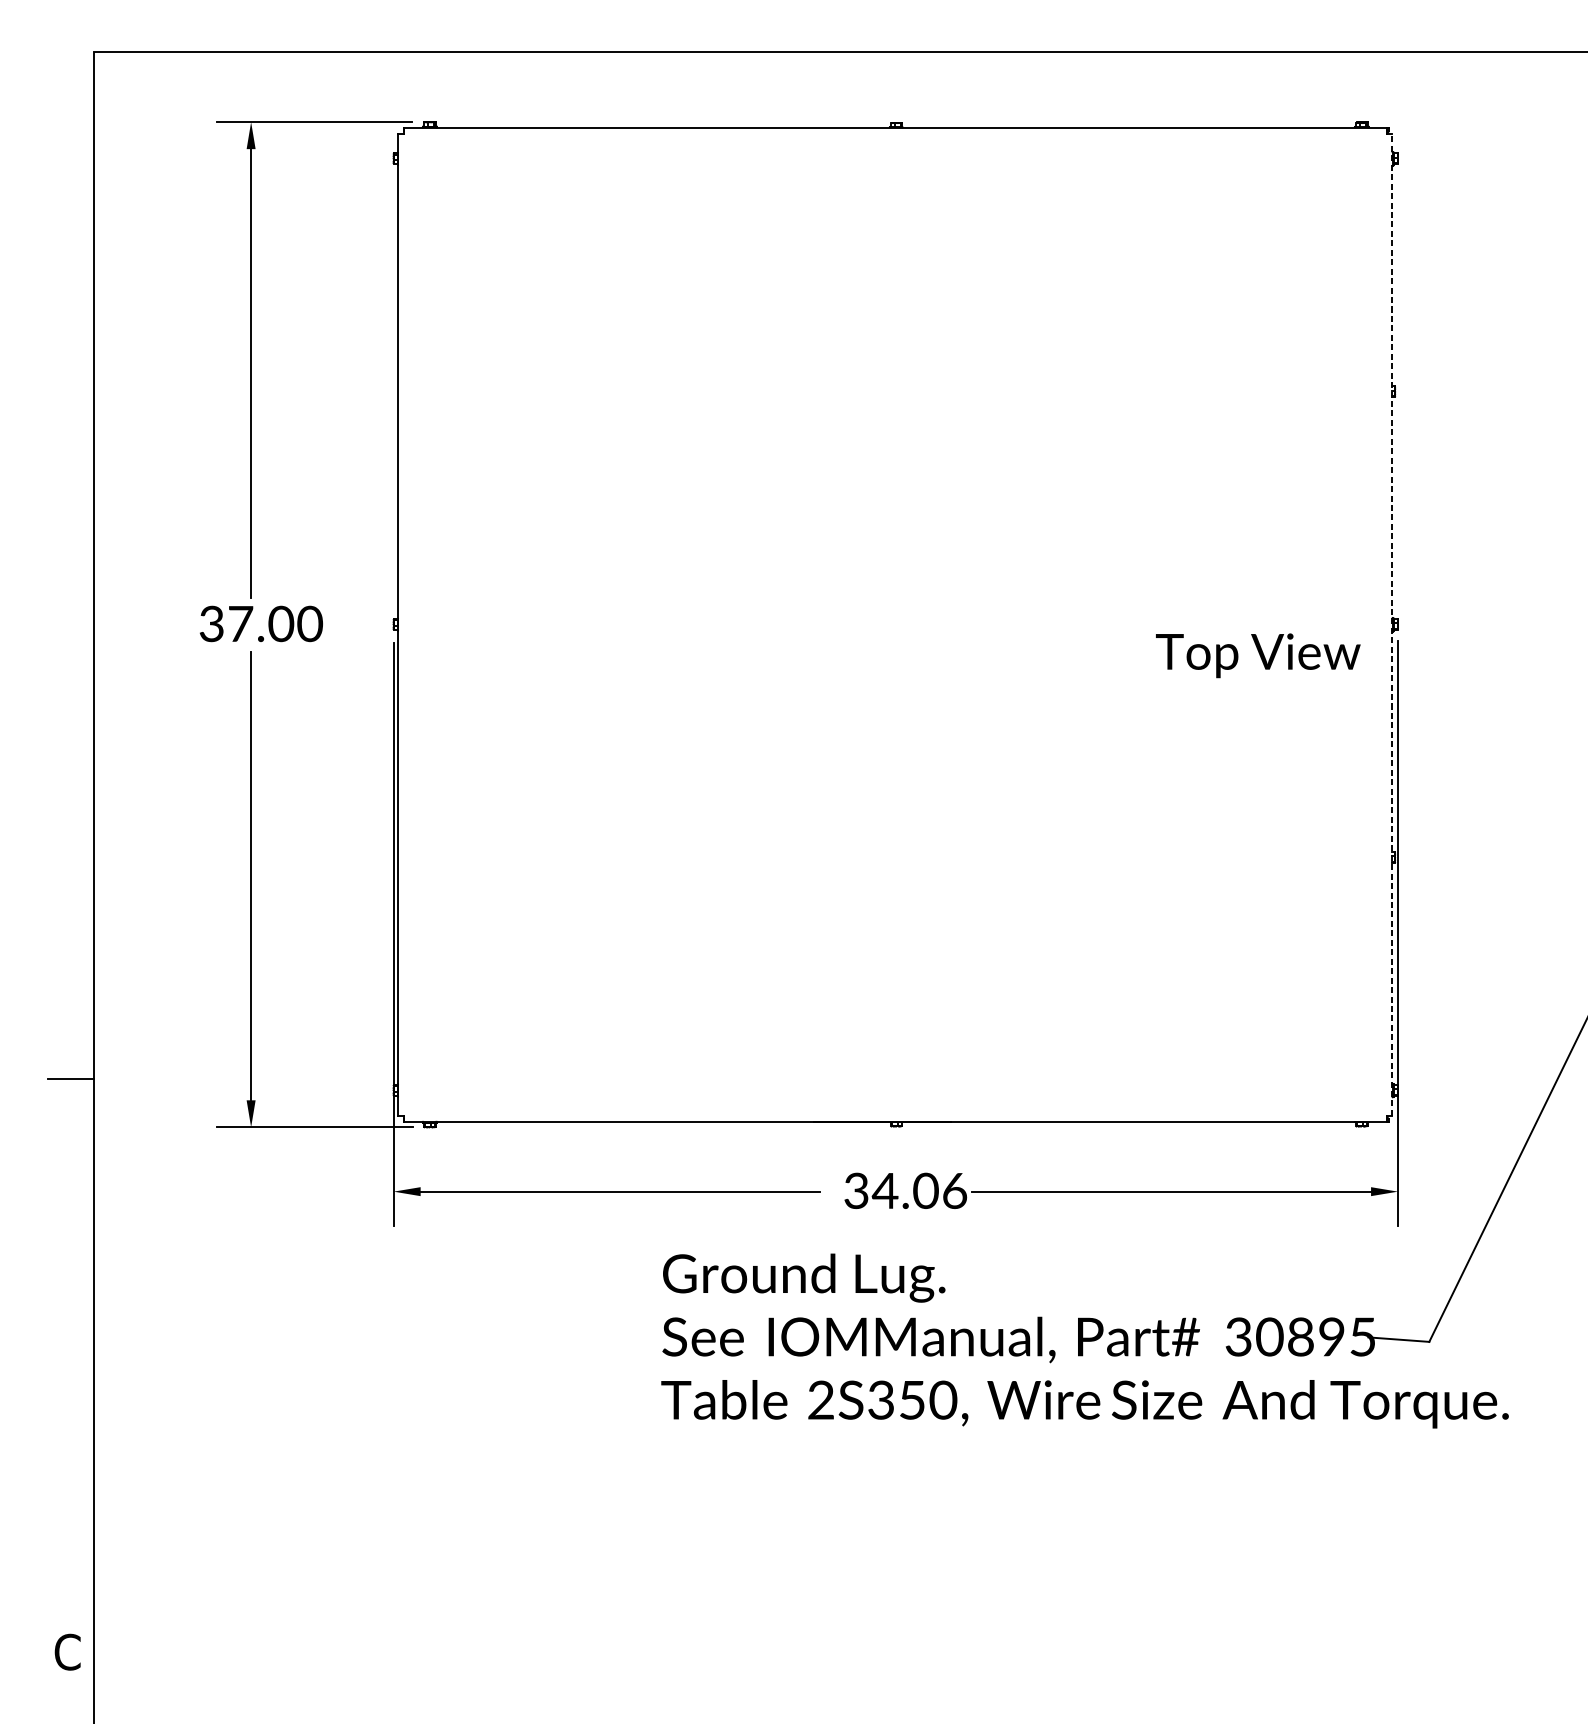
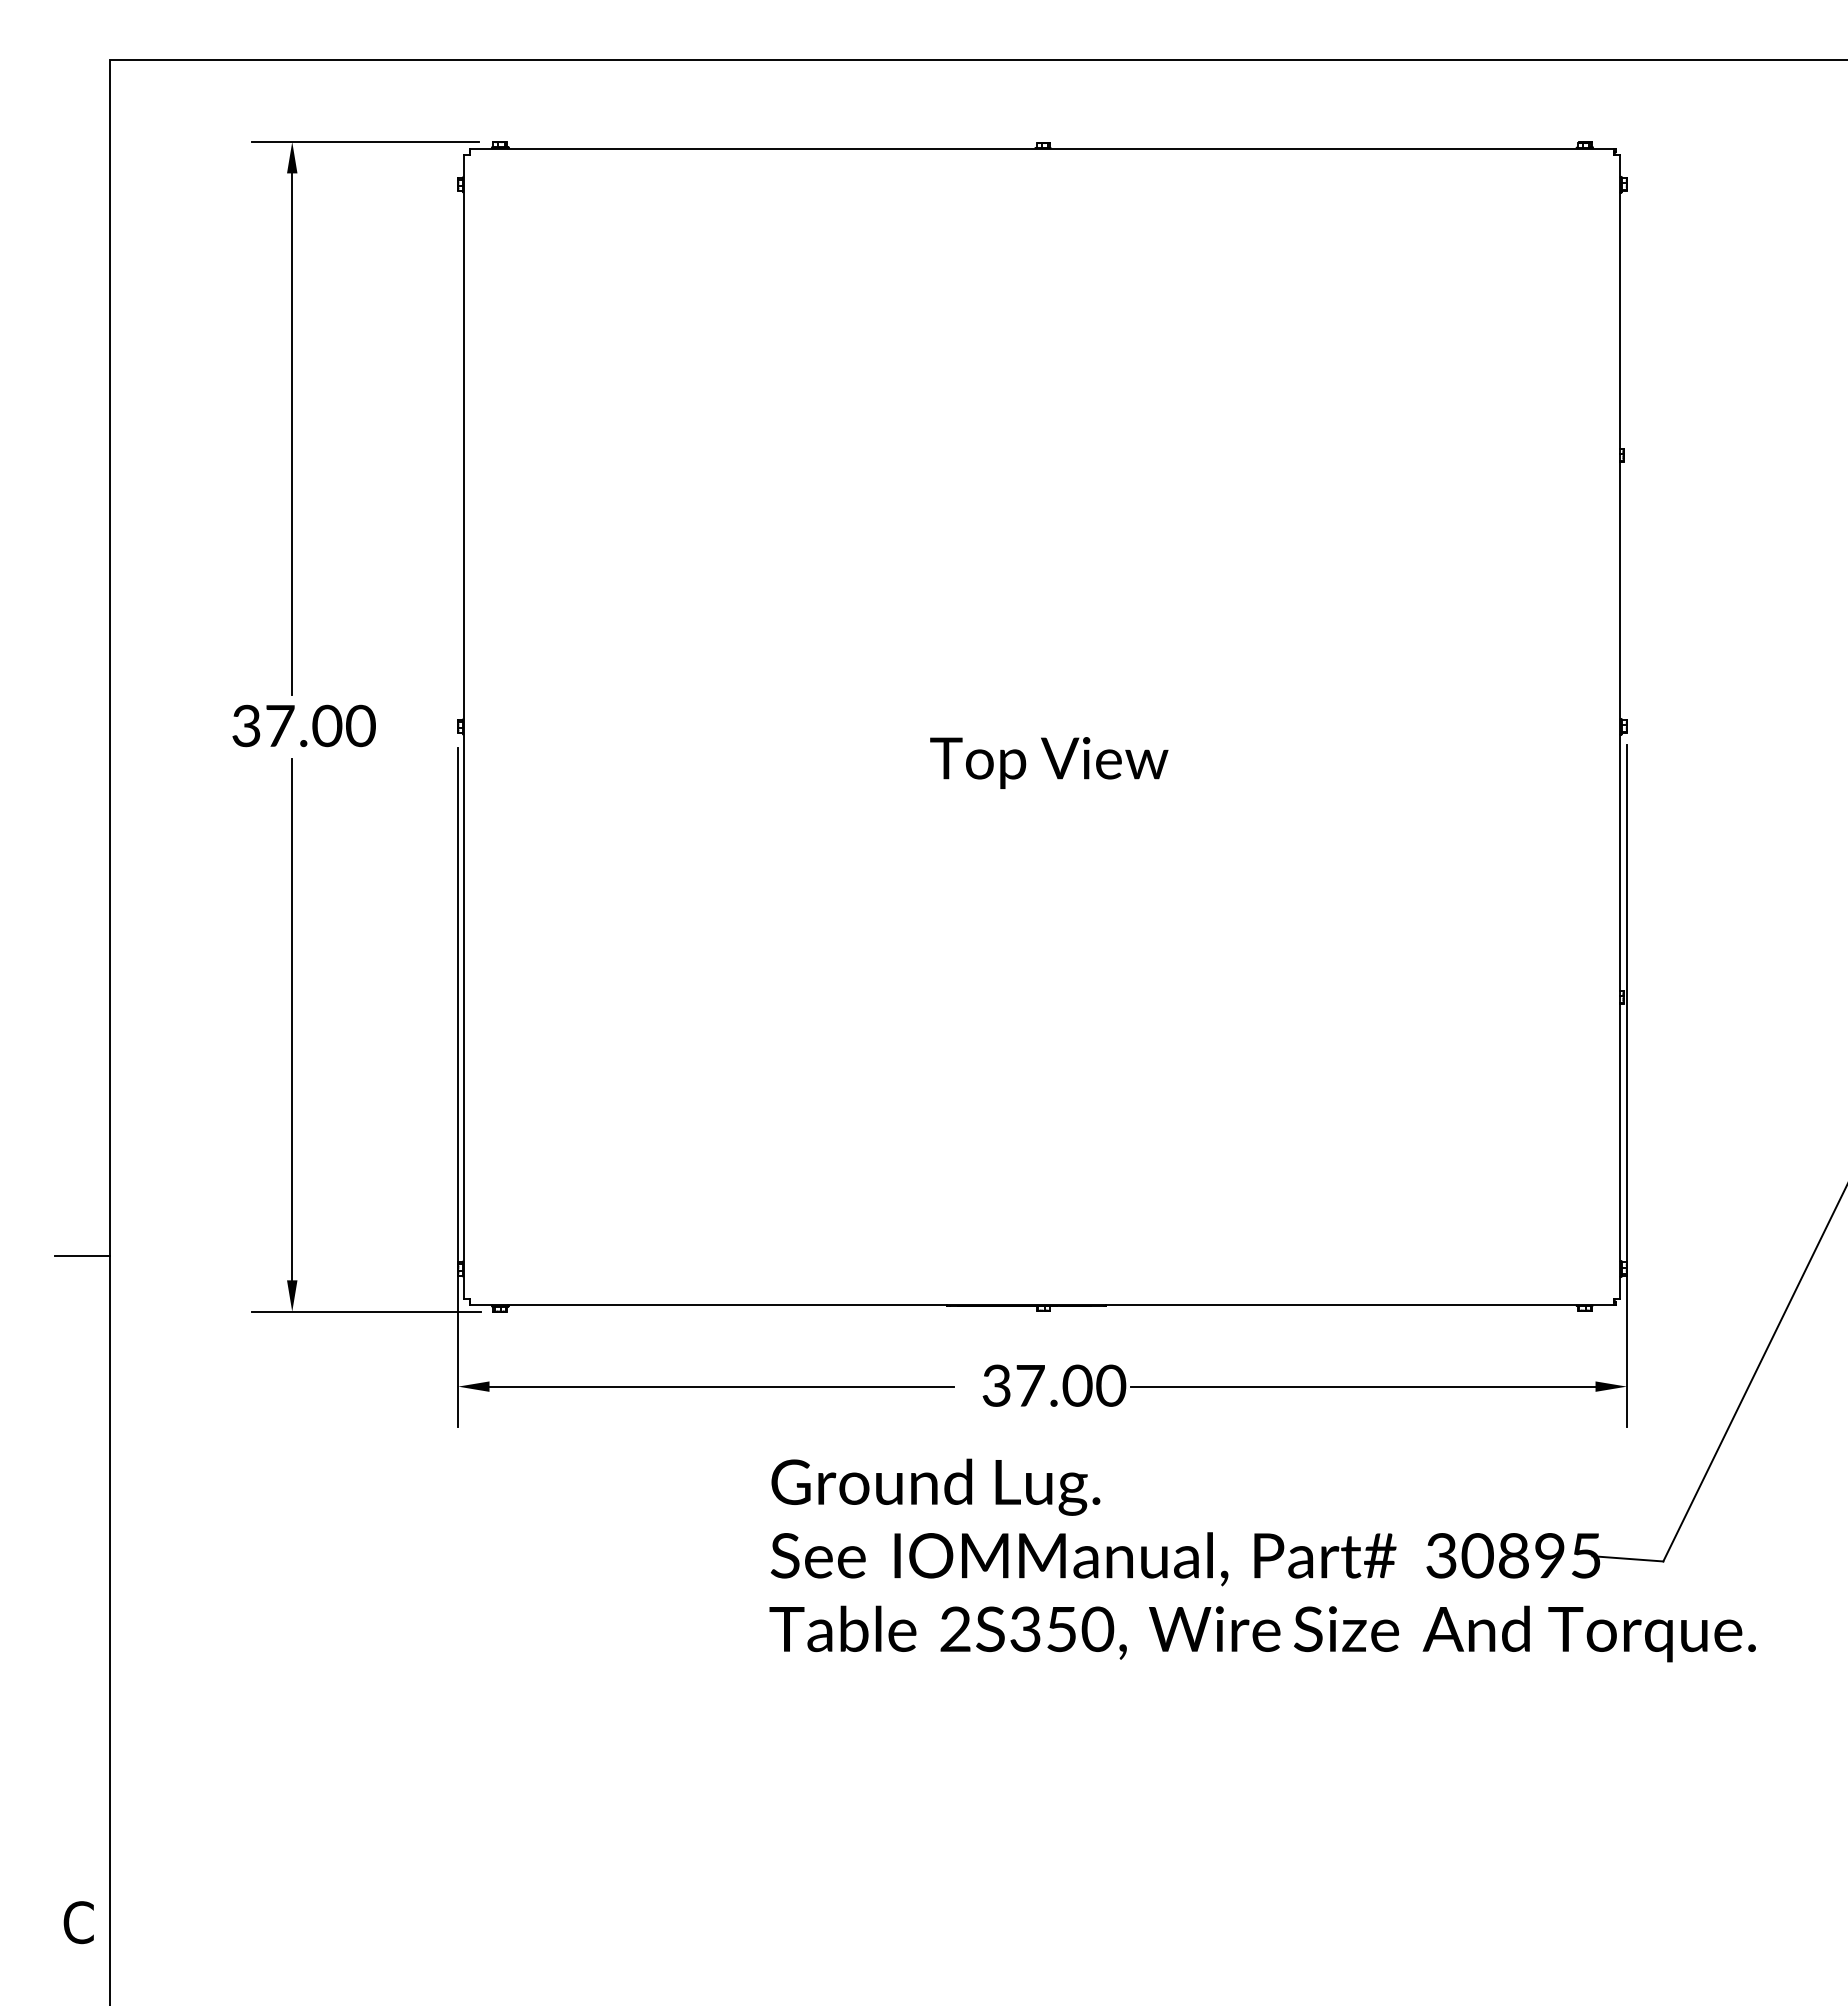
line: (1392, 624) -> (1620, 726), dashed -> solid
text: (1258, 655) -> (1049, 762), moved
text: (919, 1190) -> (1070, 1385), 34.06 -> 37.00

